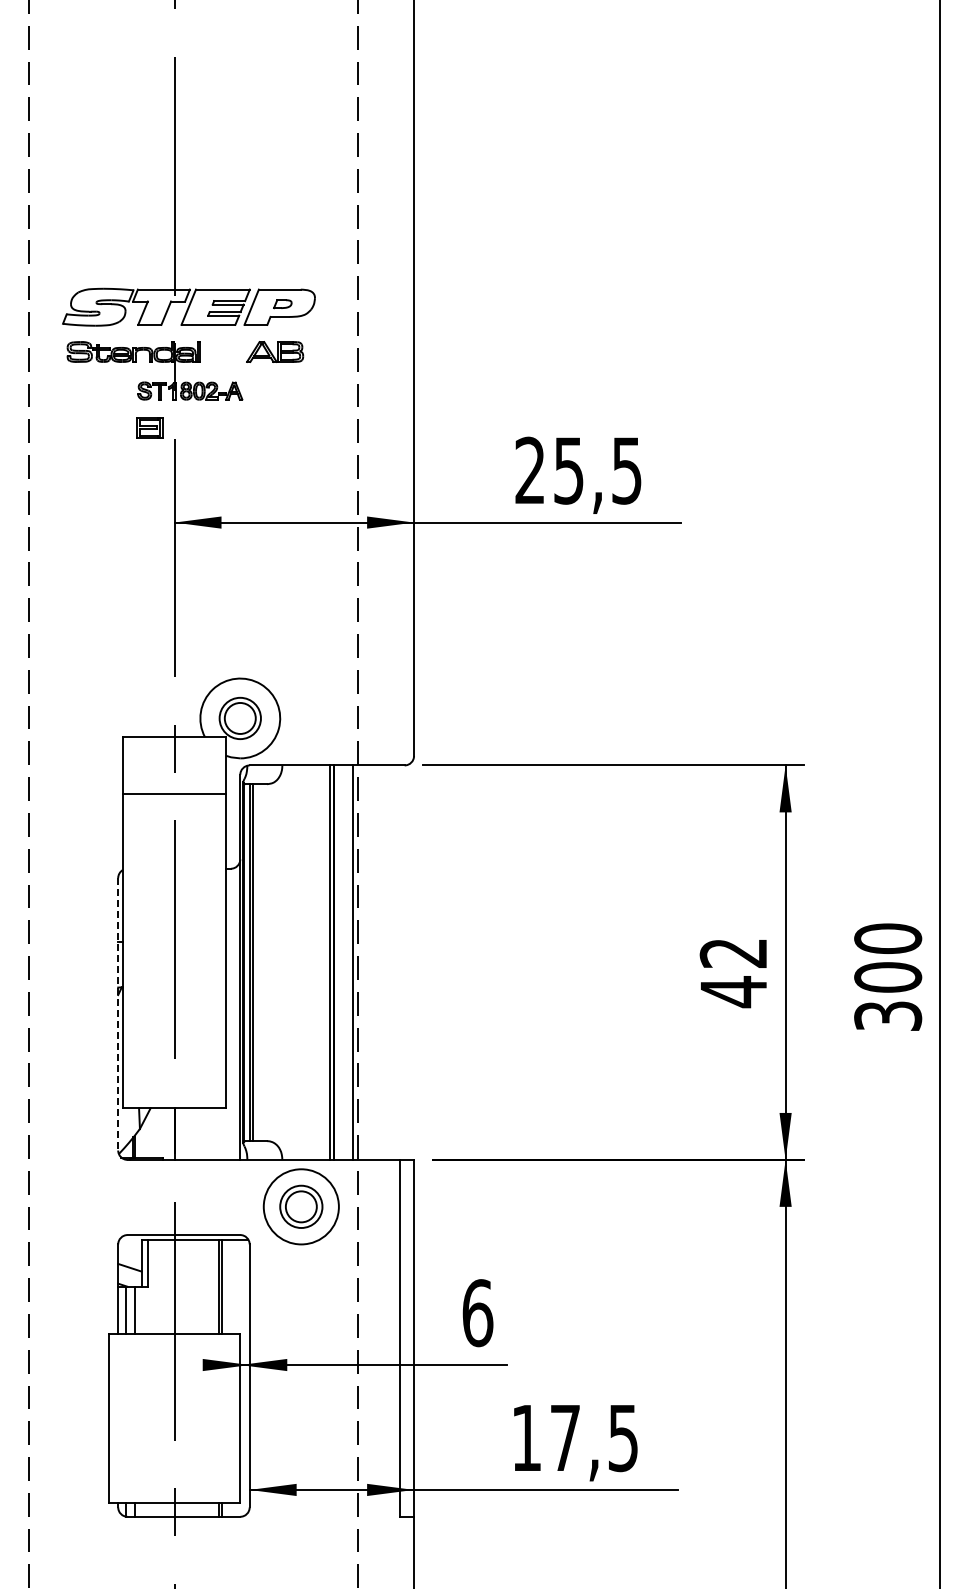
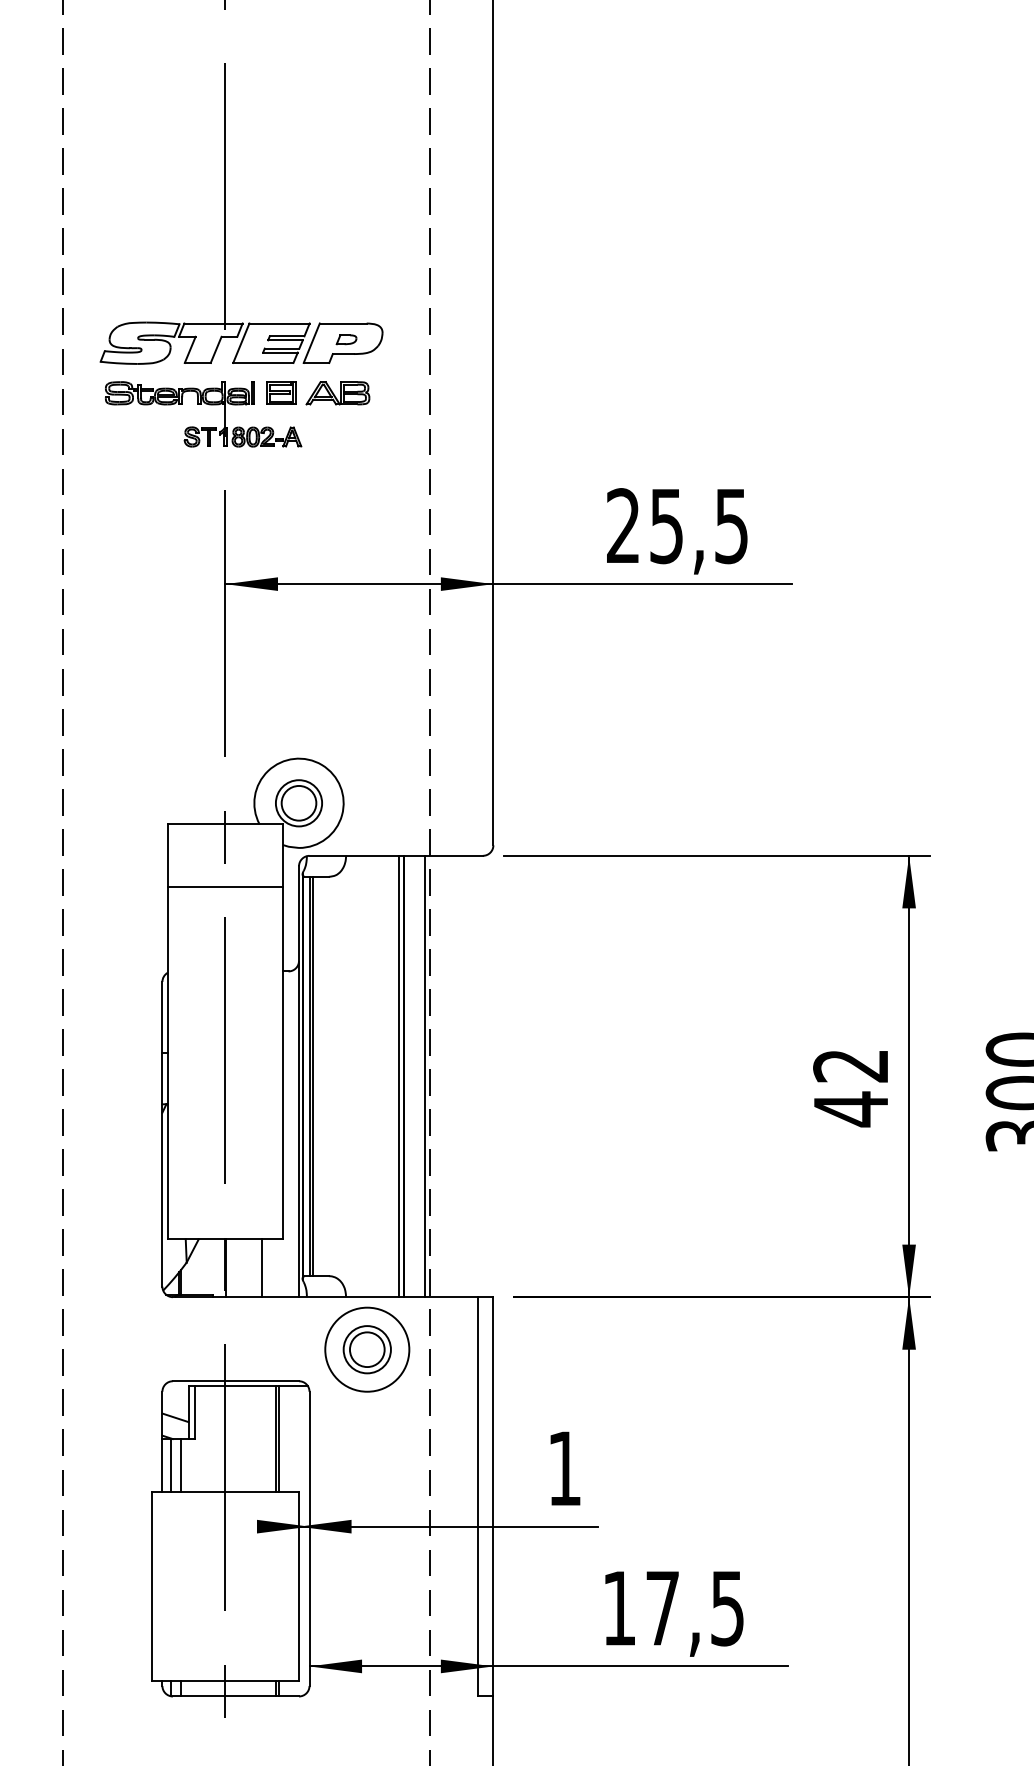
part: (149, 427) -> (281, 392), moved
line: (118, 1014) -> (162, 1134), dashed -> solid
line: (207, 1133) -> (262, 1267), added
text: (477, 1313) -> (564, 1469), 6 -> 1

